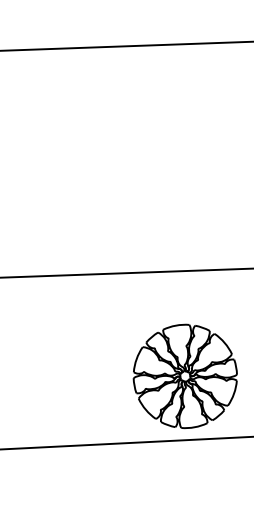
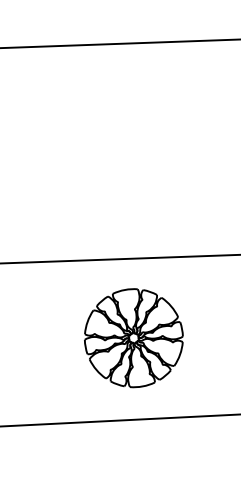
part: (184, 376) -> (133, 338), moved

